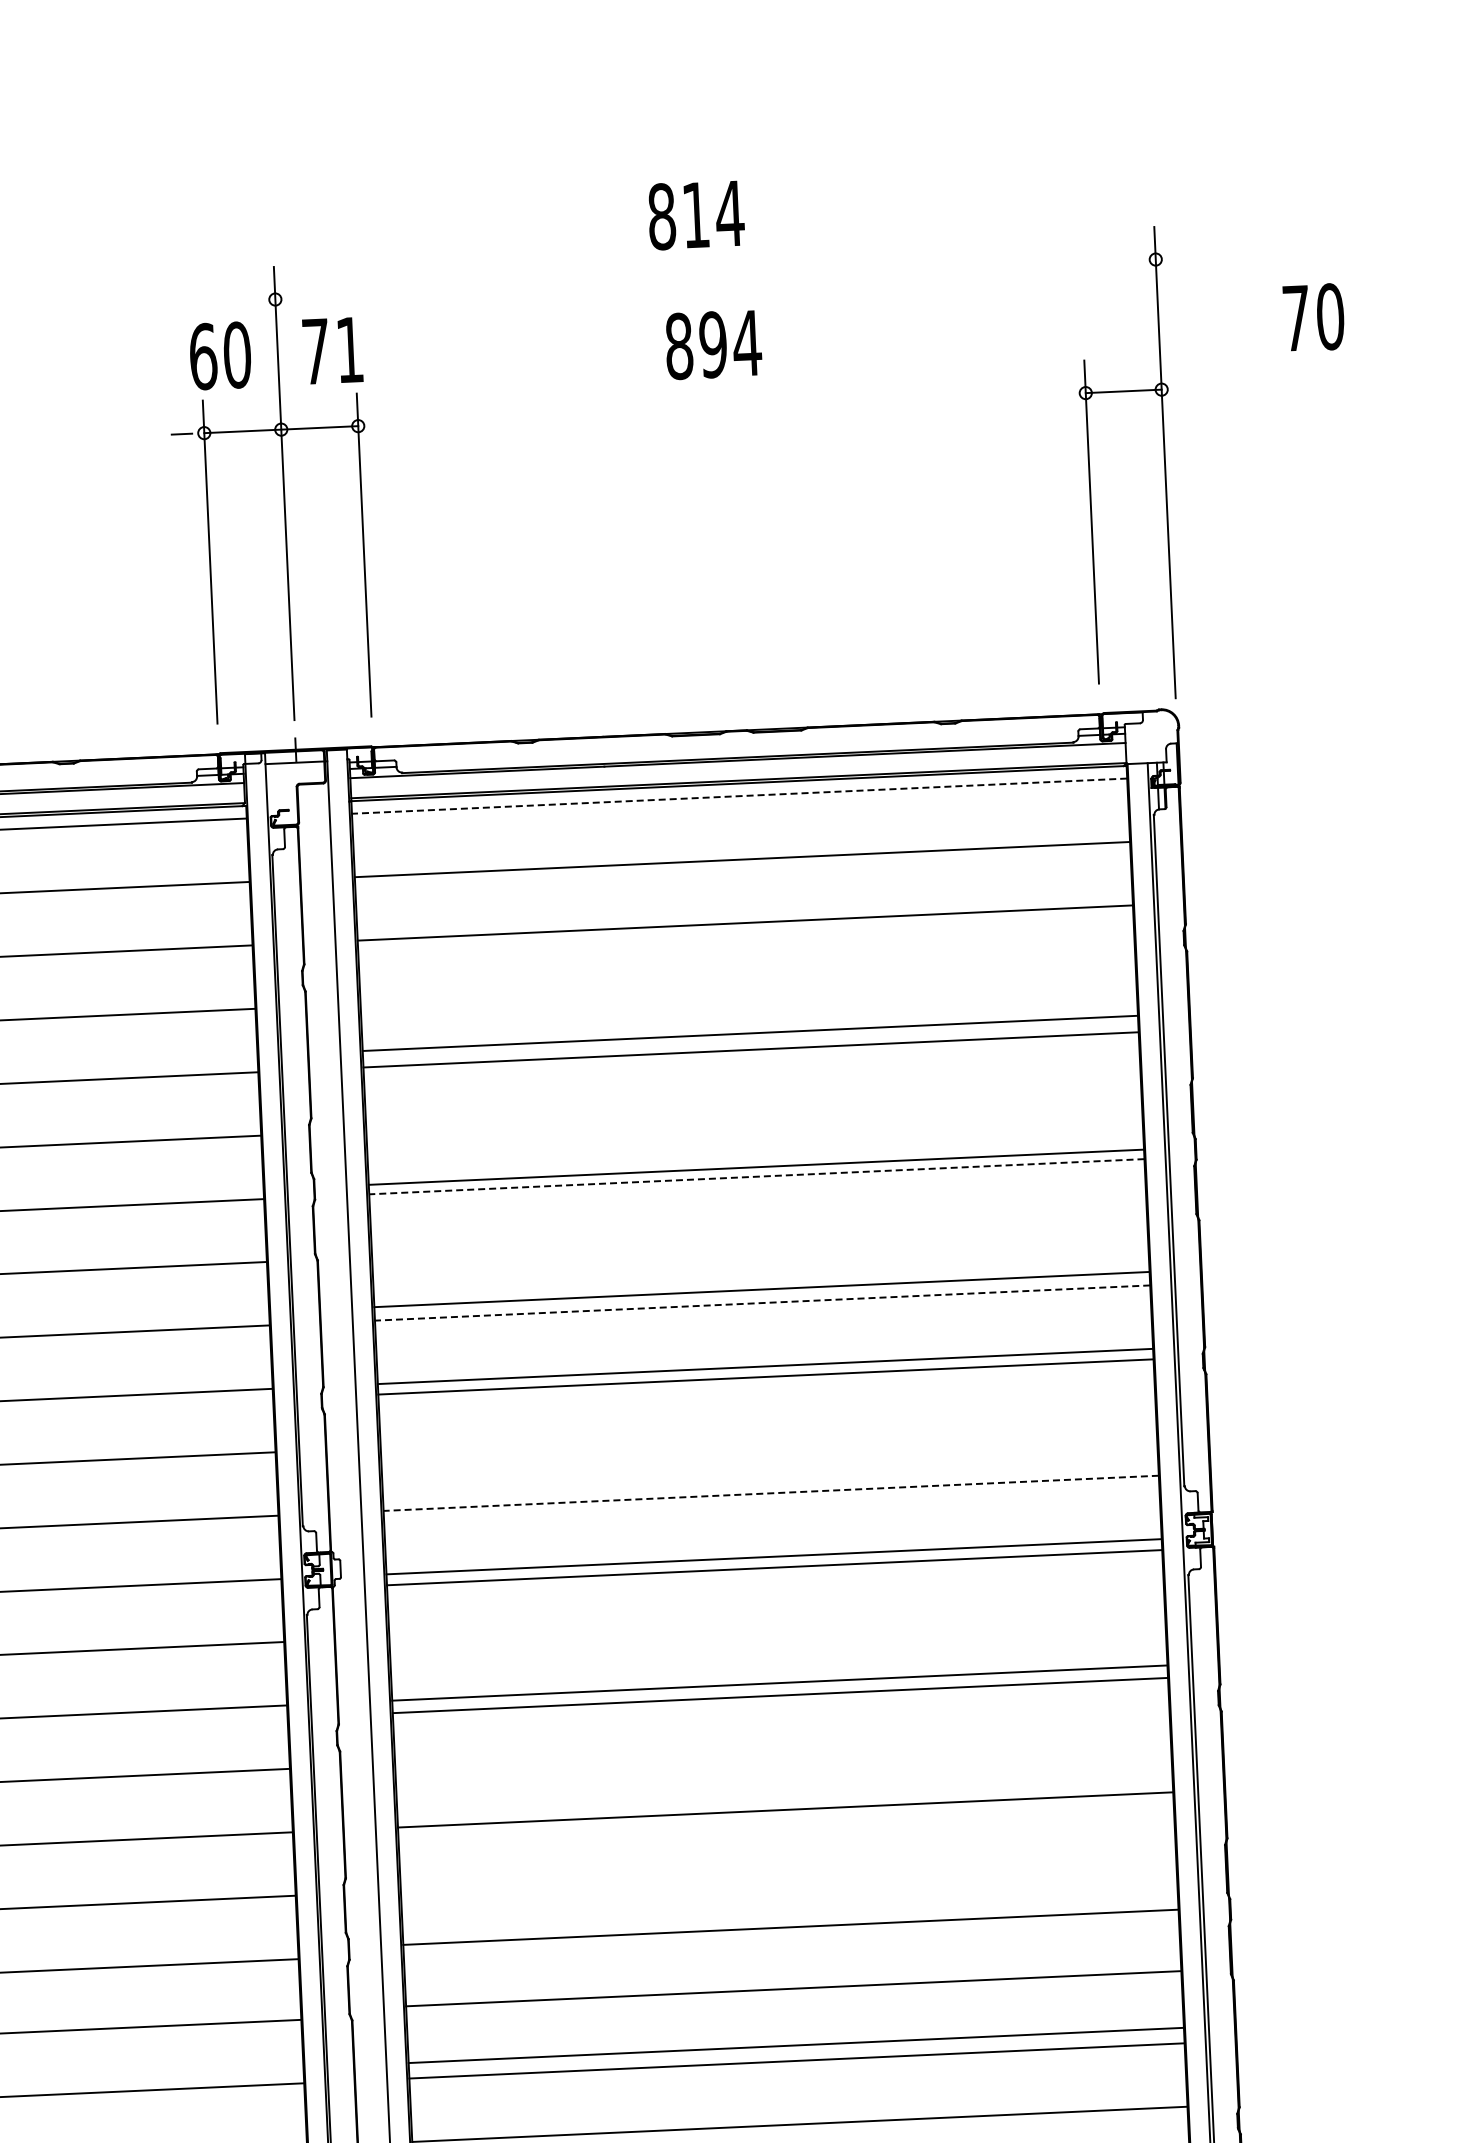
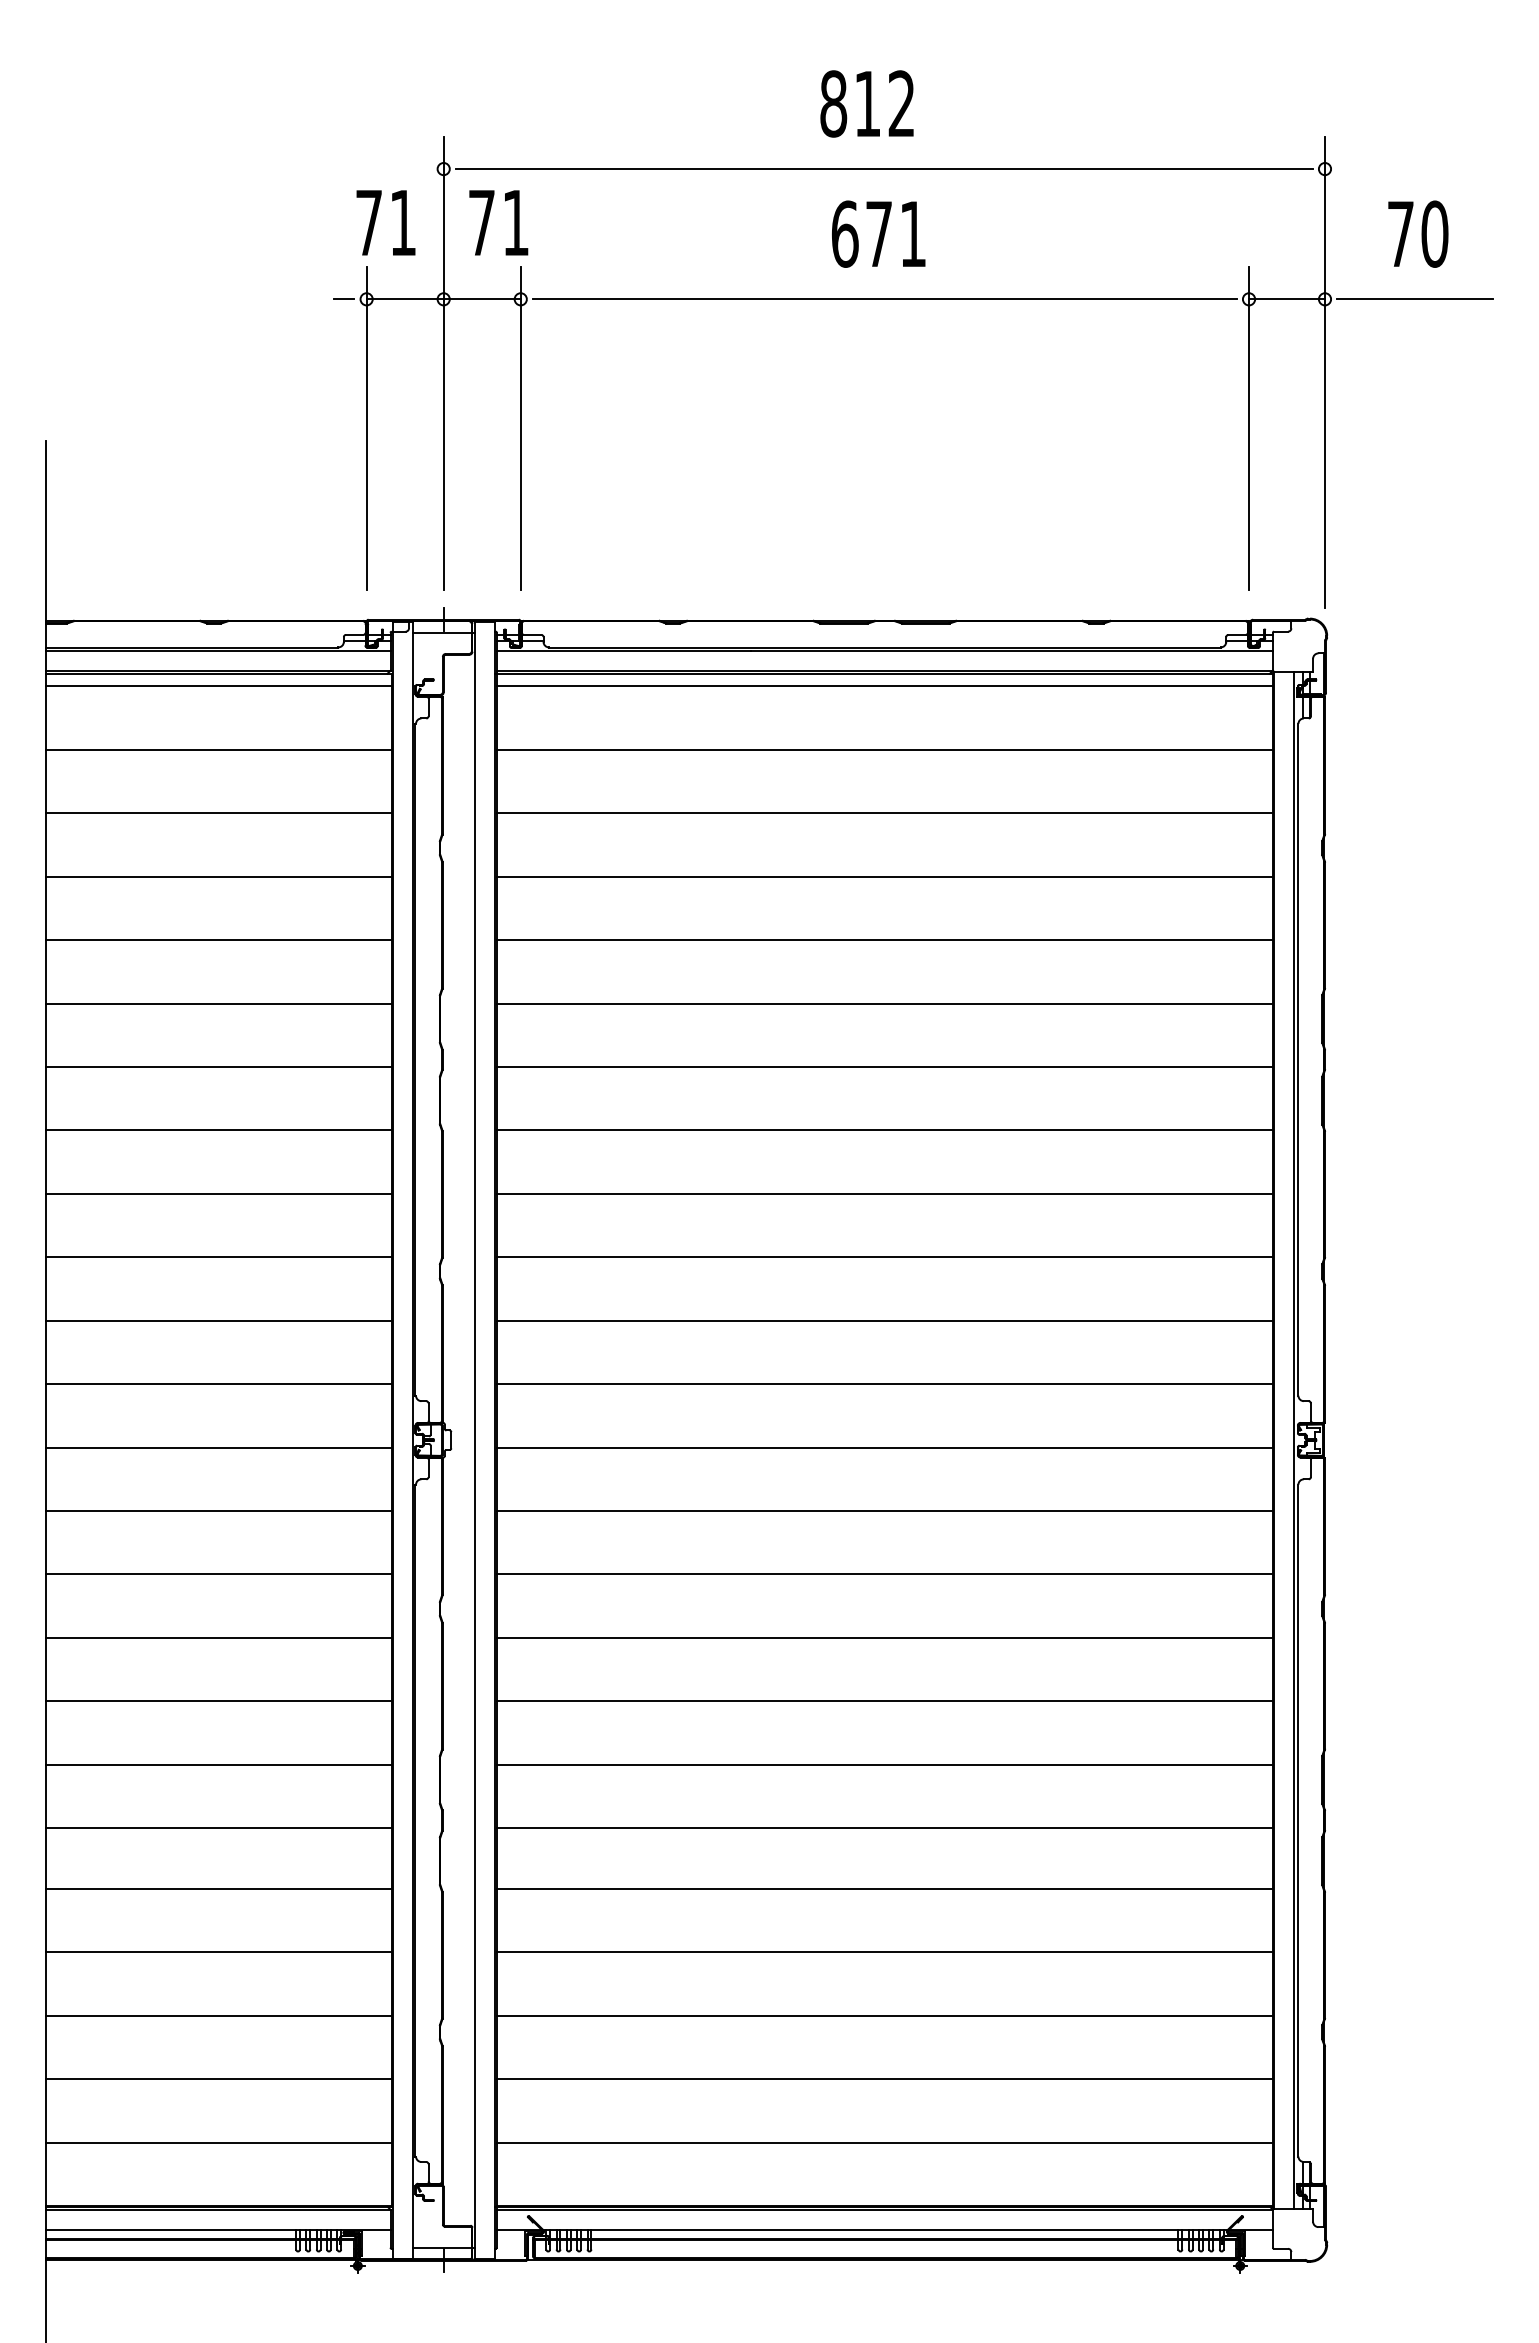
text: (729, 213) -> (901, 103), 814 -> 812
line: (714, 280) -> (883, 169), added
text: (1314, 316) -> (1418, 233), moved
text: (713, 344) -> (879, 233), 894 -> 671
text: (220, 355) -> (386, 222), 60 -> 71
line: (1252, 385) -> (1415, 299), added
line: (721, 409) -> (884, 299), added
line: (739, 796) -> (884, 686), dashed -> solid
line: (749, 1033) -> (884, 876), moved
line: (756, 1167) -> (884, 1003), moved
line: (756, 1177) -> (884, 1067), dashed -> solid
line: (761, 1289) -> (884, 1130), moved
line: (762, 1302) -> (884, 1193), dashed -> solid
line: (765, 1376) -> (884, 1320), moved
line: (770, 1493) -> (884, 1384), dashed -> solid
line: (774, 1567) -> (884, 1510), moved
line: (780, 1695) -> (884, 1637), moved
line: (790, 1927) -> (884, 1764), moved
line: (793, 1989) -> (884, 1828), moved
line: (795, 2045) -> (884, 1888), moved

